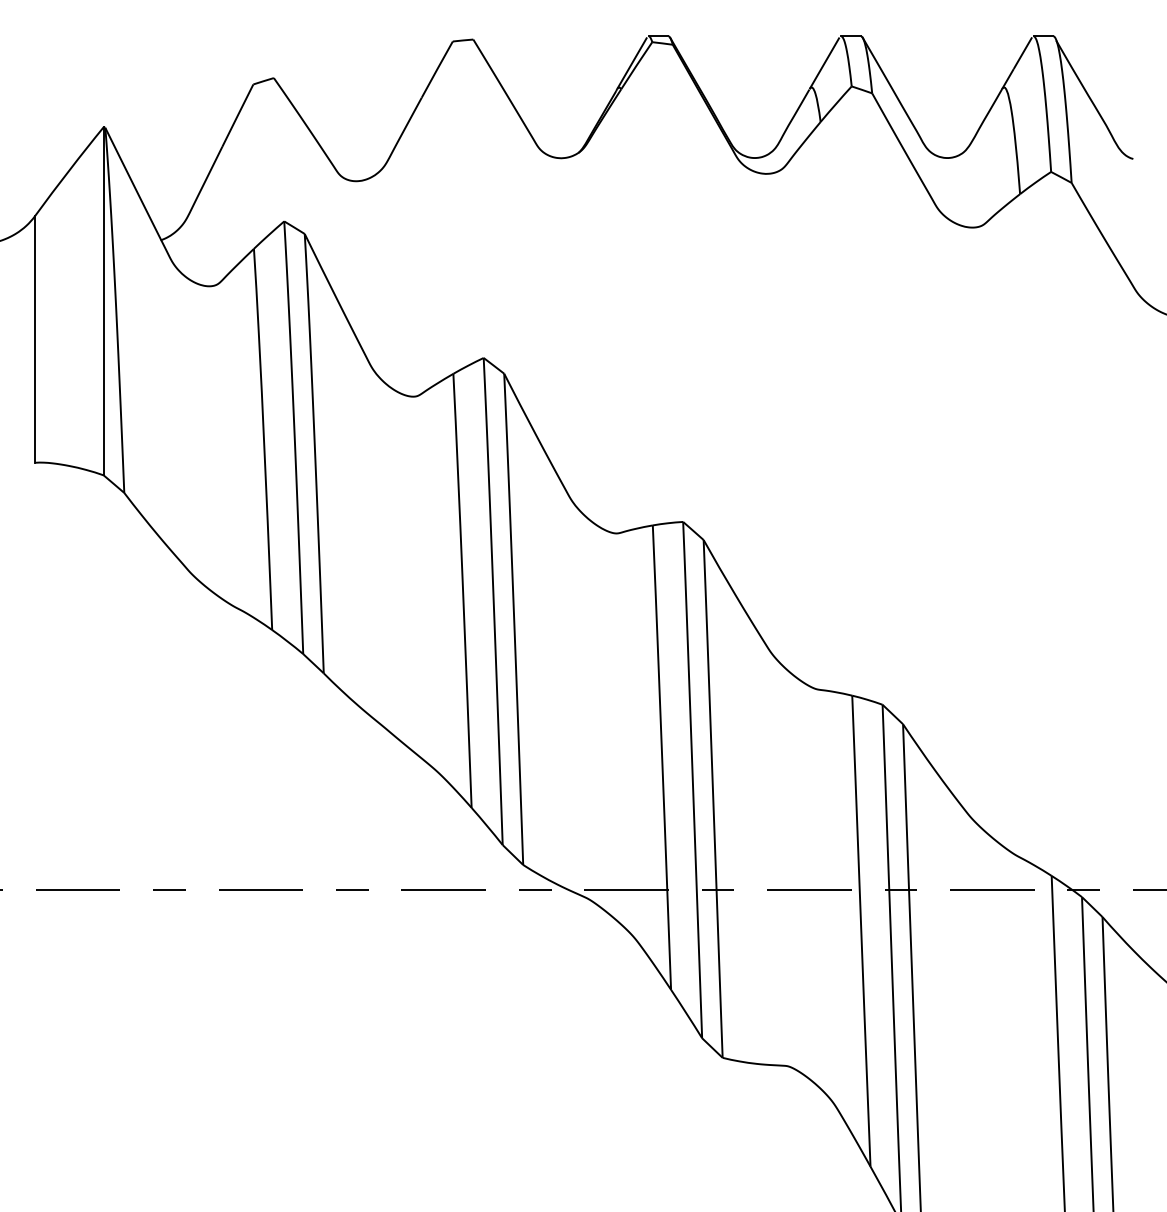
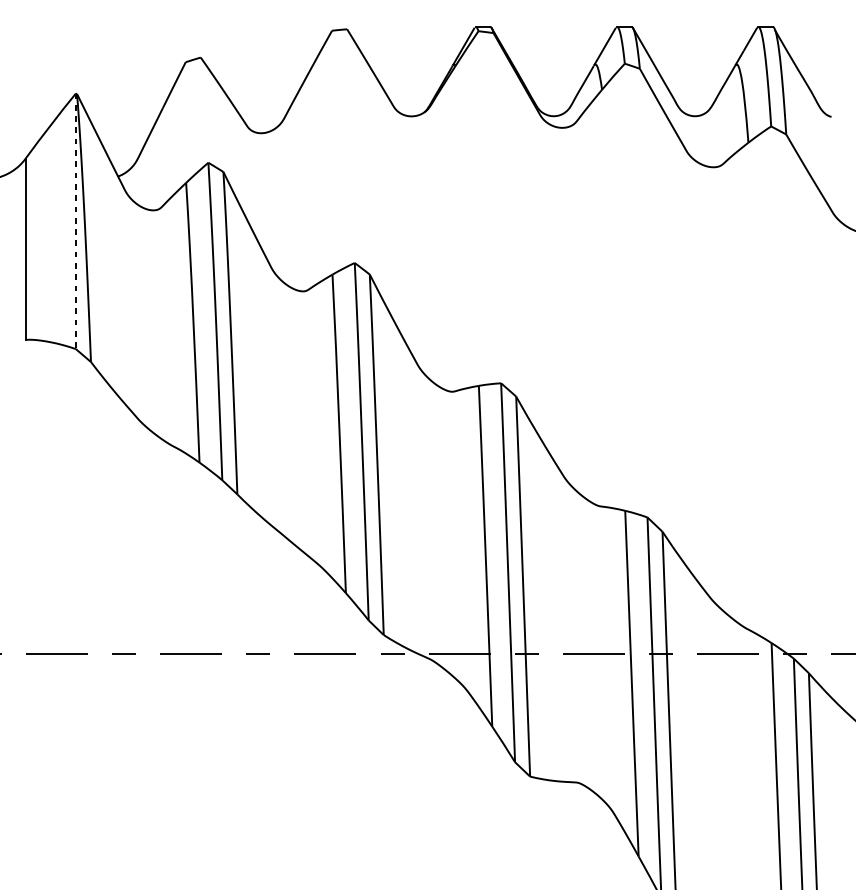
line: (103, 301) -> (75, 221), solid -> dashed

